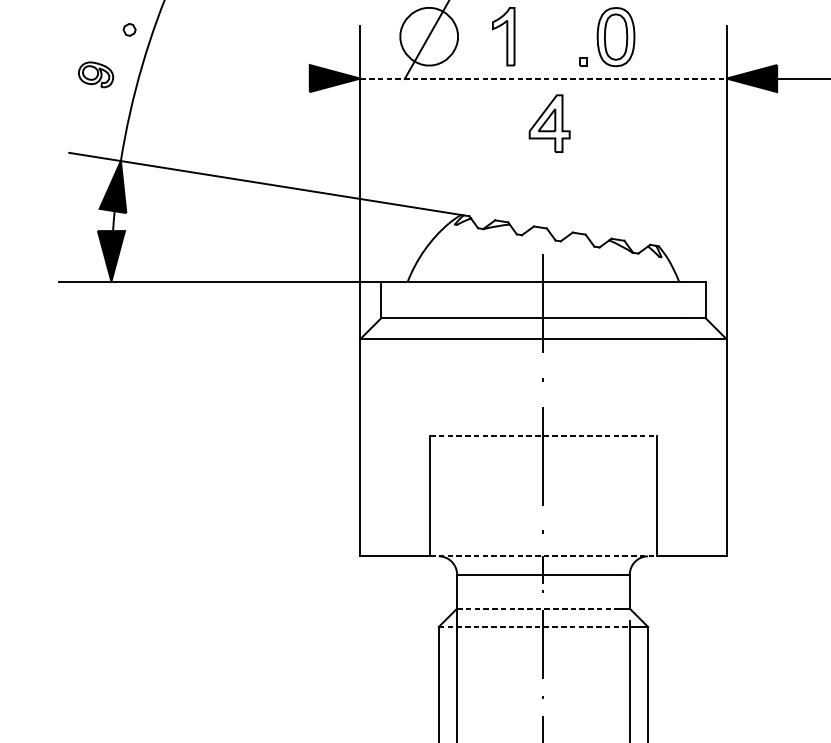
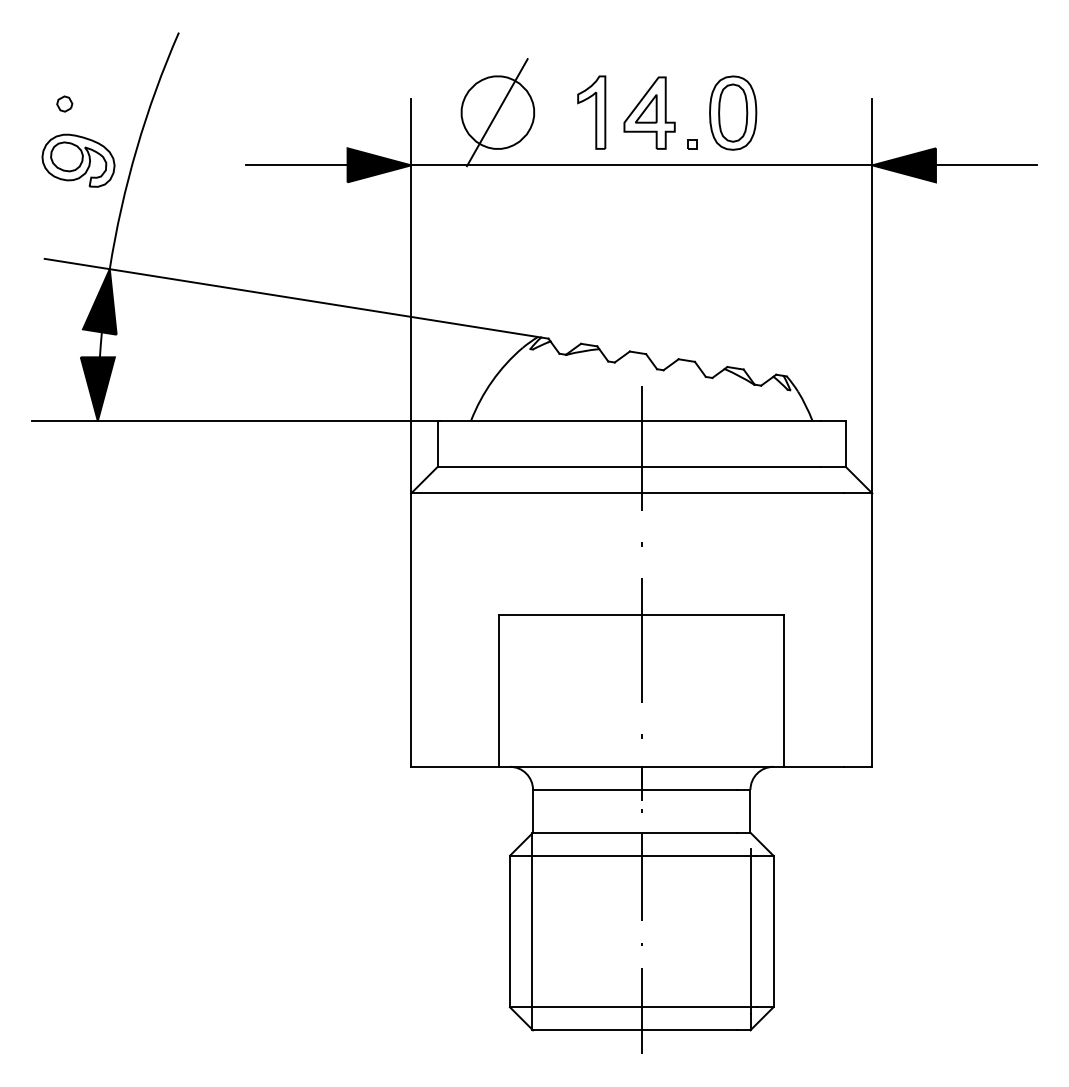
part: (129, 29) -> (64, 103), moved
part: (96, 74) -> (78, 160), size x1.67
line: (269, 78) -> (296, 165), added
line: (543, 78) -> (641, 165), dashed -> solid
part: (549, 123) -> (649, 112), moved
line: (543, 436) -> (641, 615), dashed -> solid
line: (543, 556) -> (641, 766), dashed -> solid
line: (538, 608) -> (635, 832), dashed -> solid
line: (536, 626) -> (633, 855), dashed -> solid

